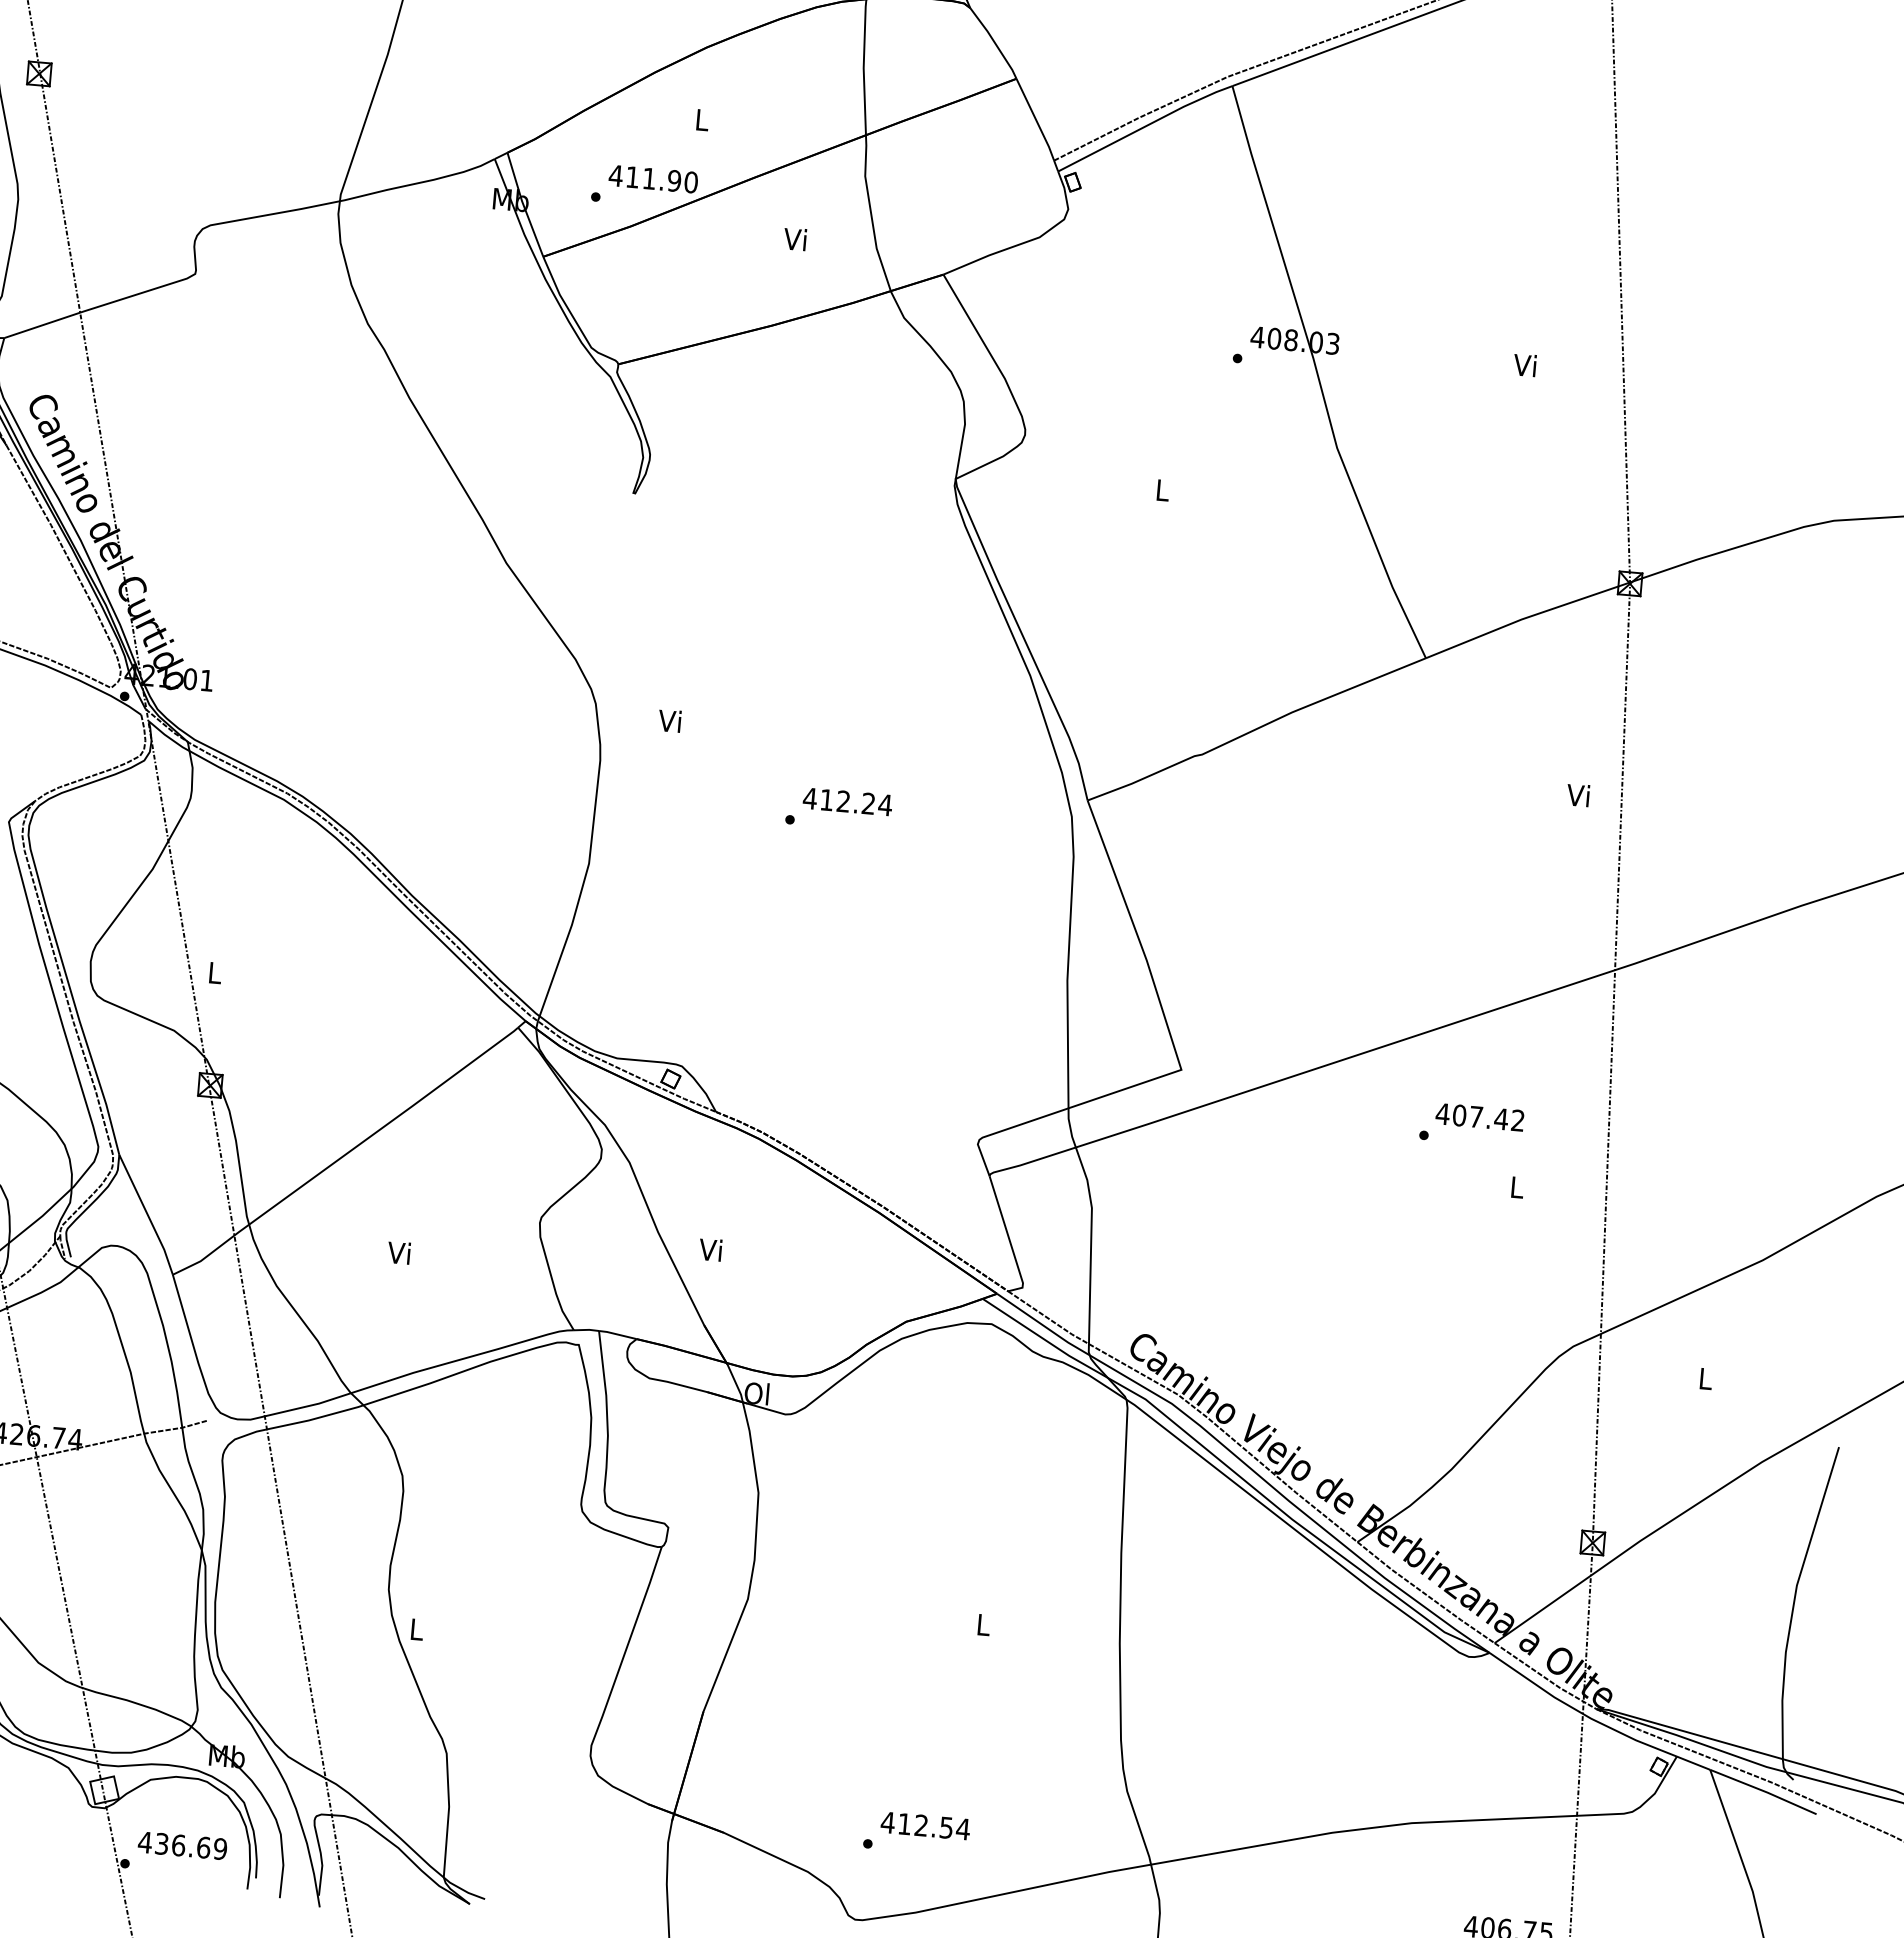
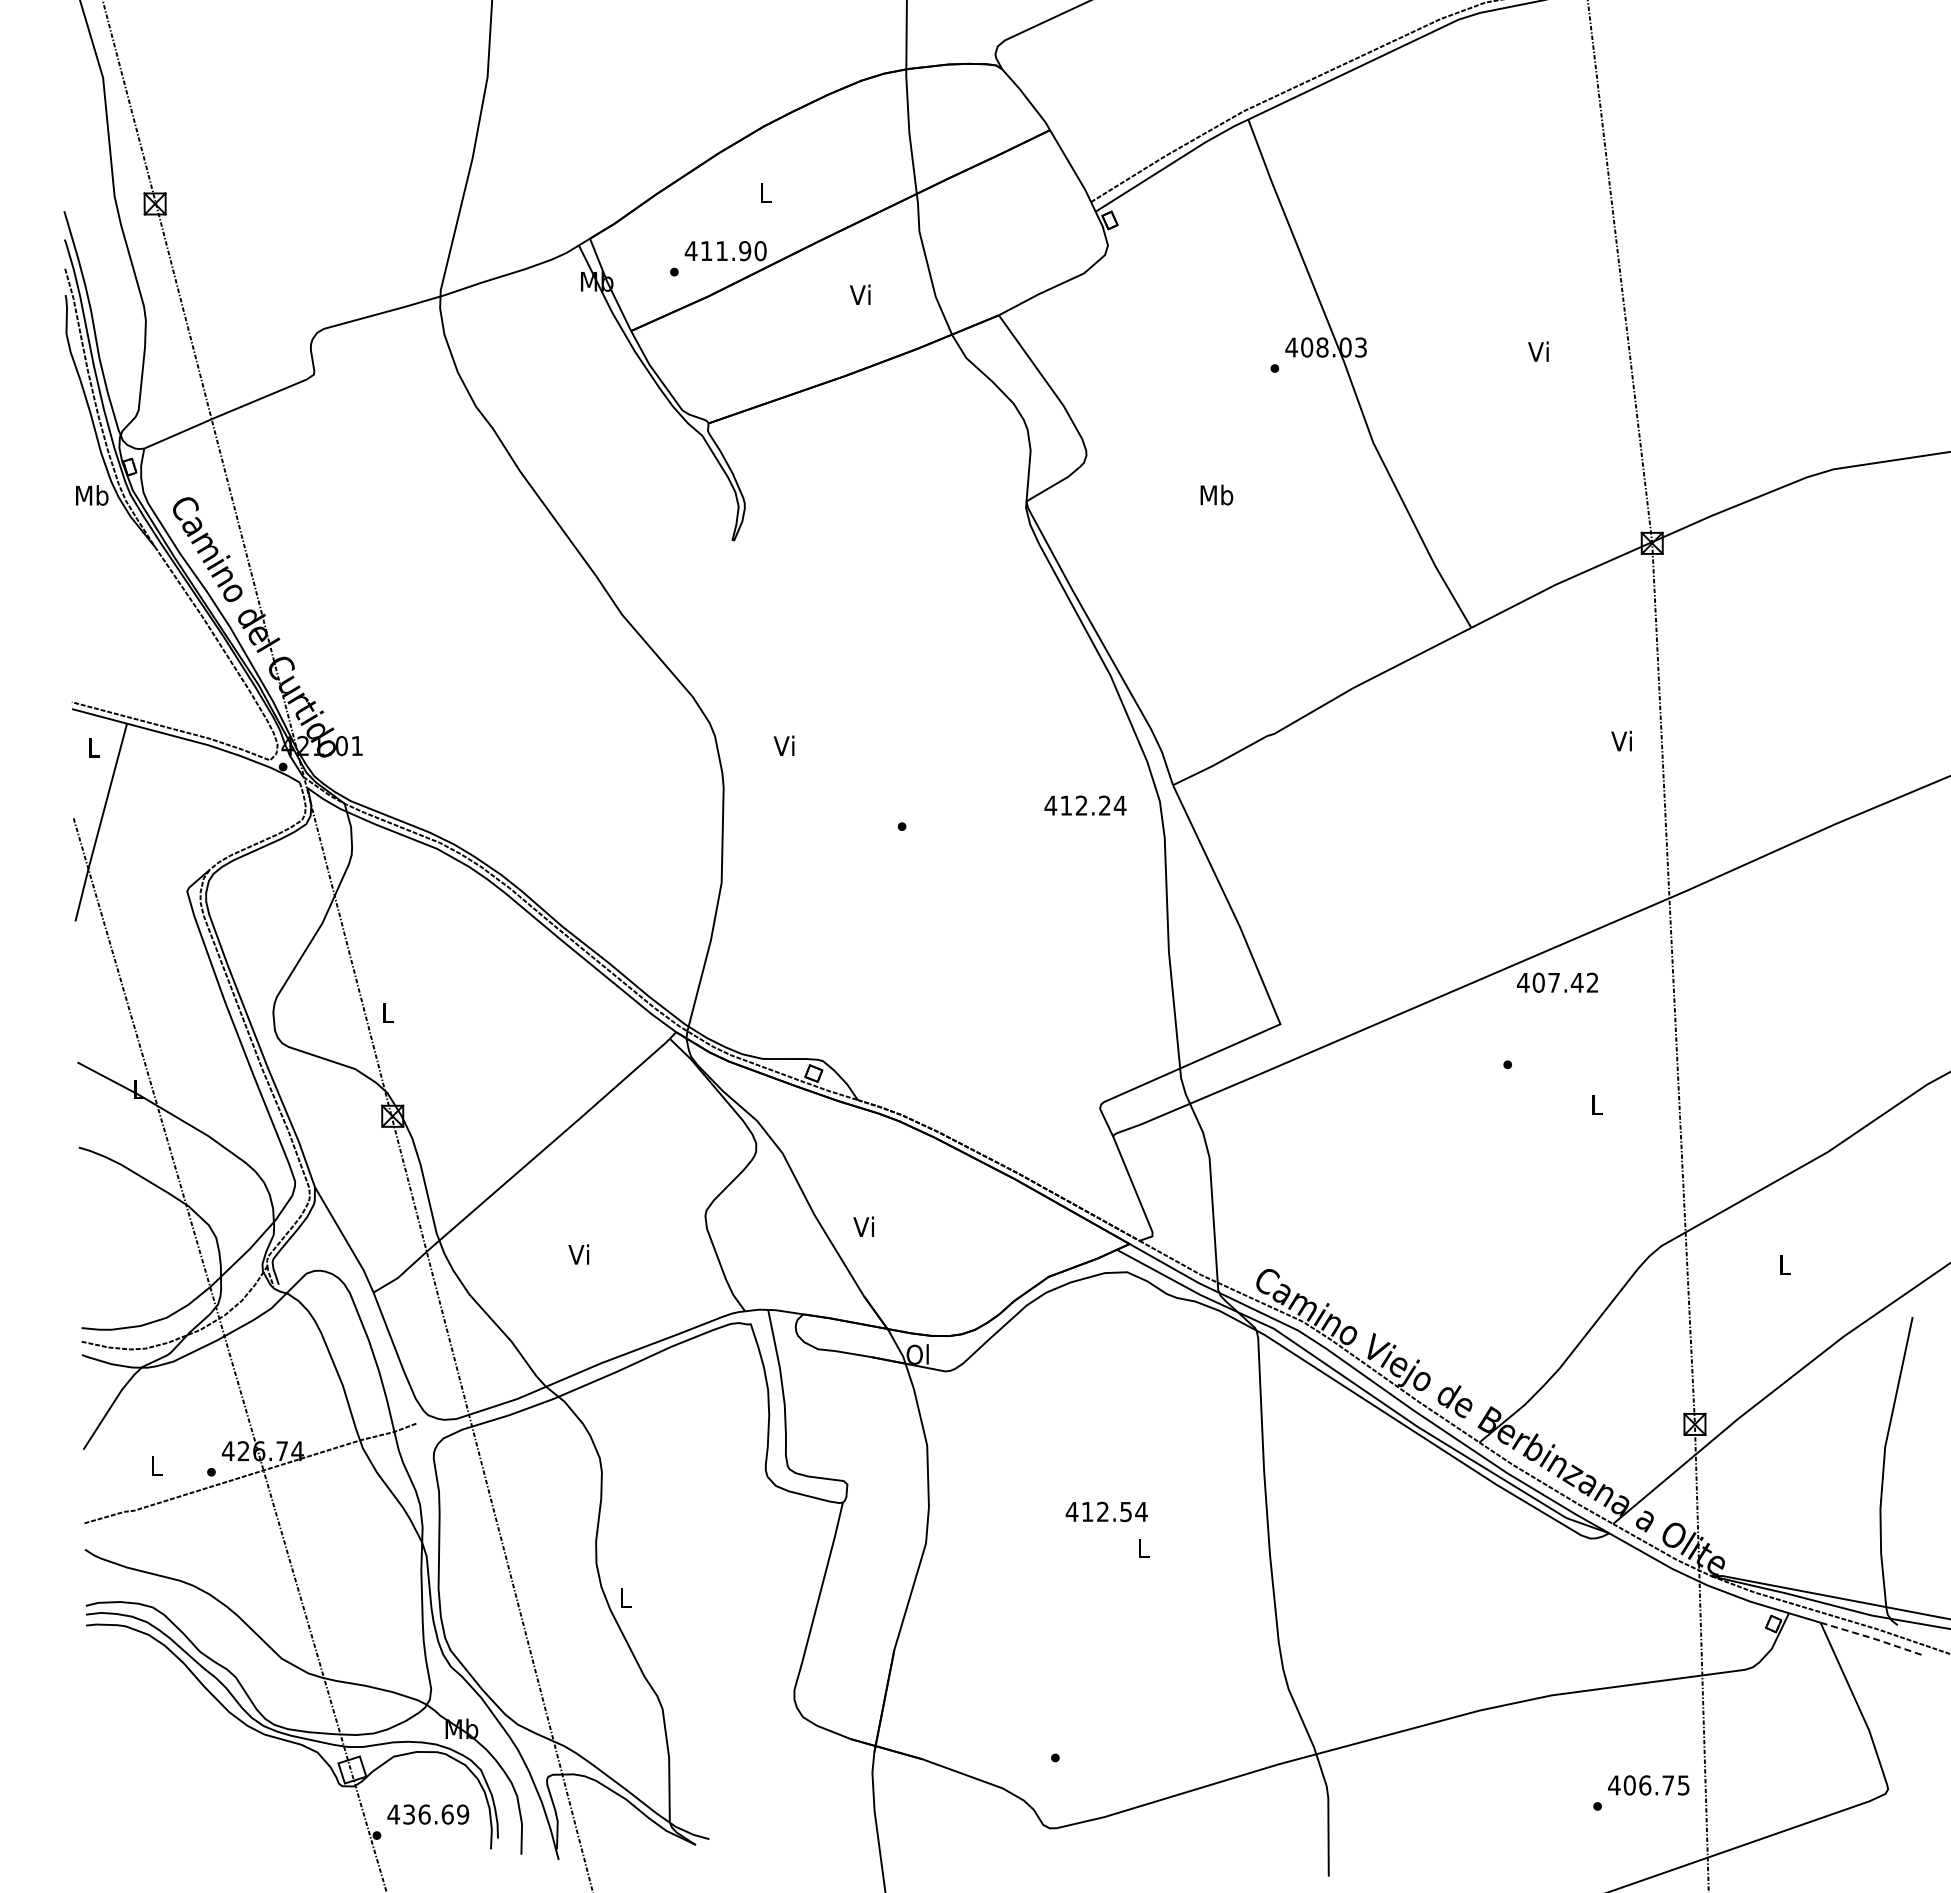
text: (1162, 489) -> (1216, 494), L -> Mb
text: (847, 801) -> (1085, 805), moved
text: (1479, 1117) -> (1557, 982), moved
line: (1764, 1791) -> (1872, 1638), solid -> dashed
text: (925, 1825) -> (1106, 1511), moved

